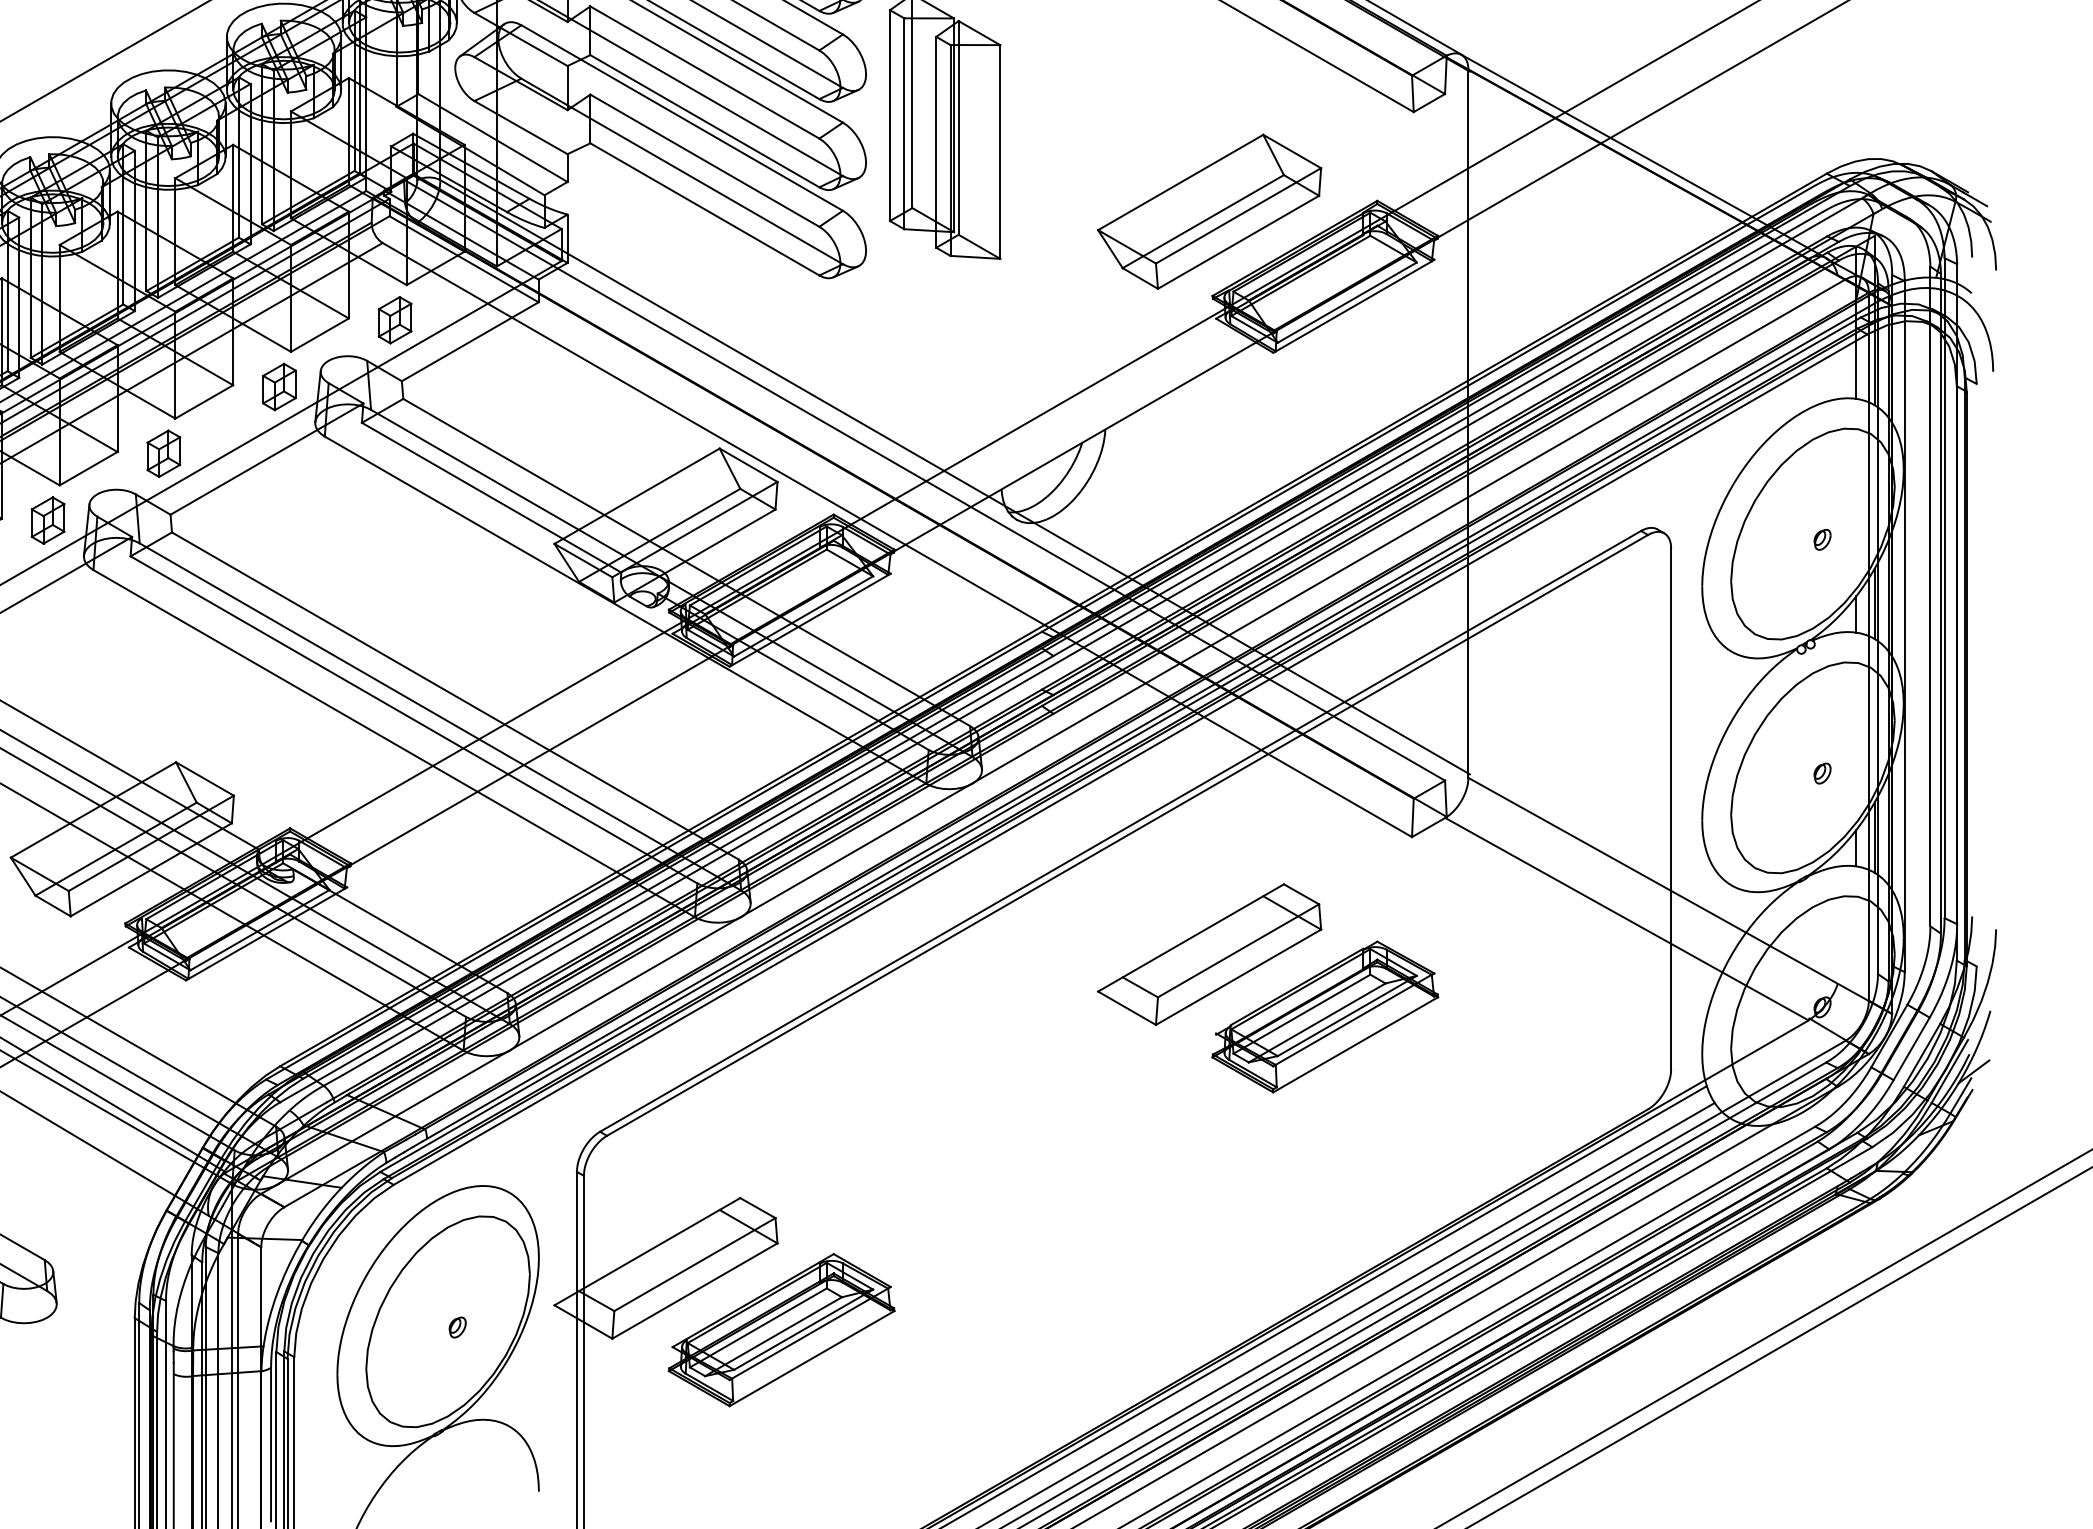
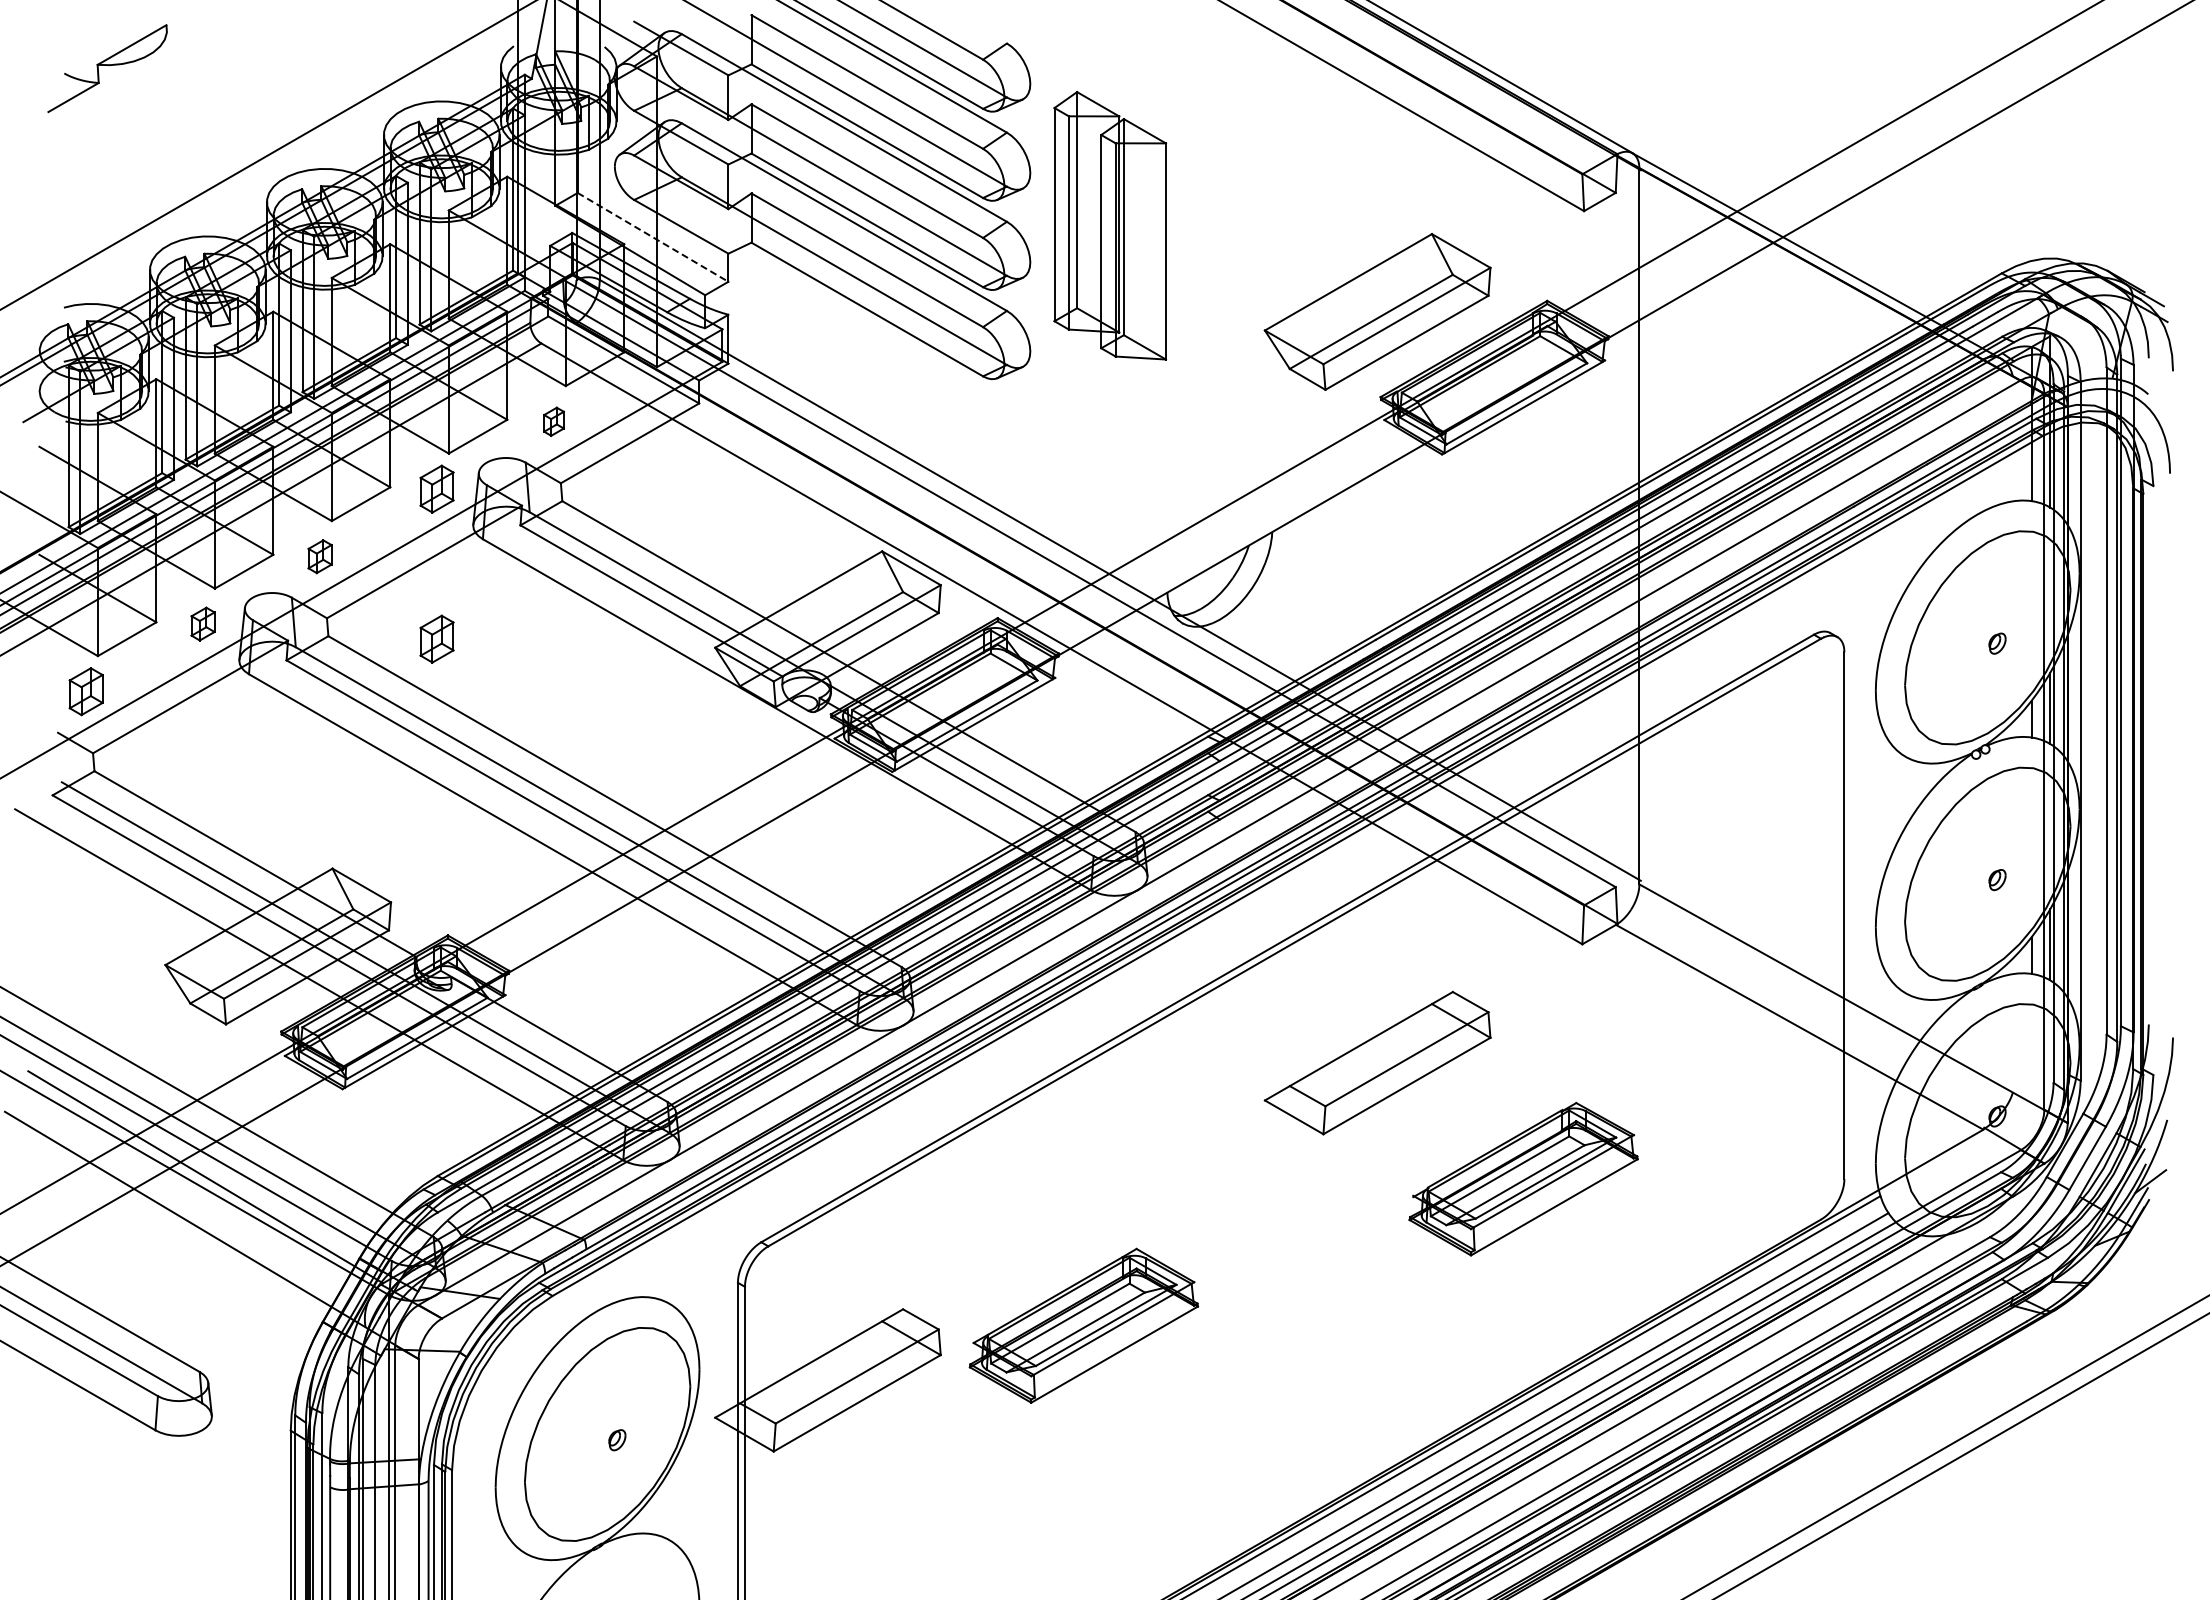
line: (493, 138) -> (653, 237), solid -> dashed
part: (394, 320) -> (553, 421), size x0.6
part: (163, 453) -> (319, 556), size x0.7
part: (47, 519) -> (202, 623), size x0.7
part: (278, 534) -> (436, 638), added
part: (1325, 1017) -> (1523, 1179), moved
part: (781, 1329) -> (1083, 1325), moved

